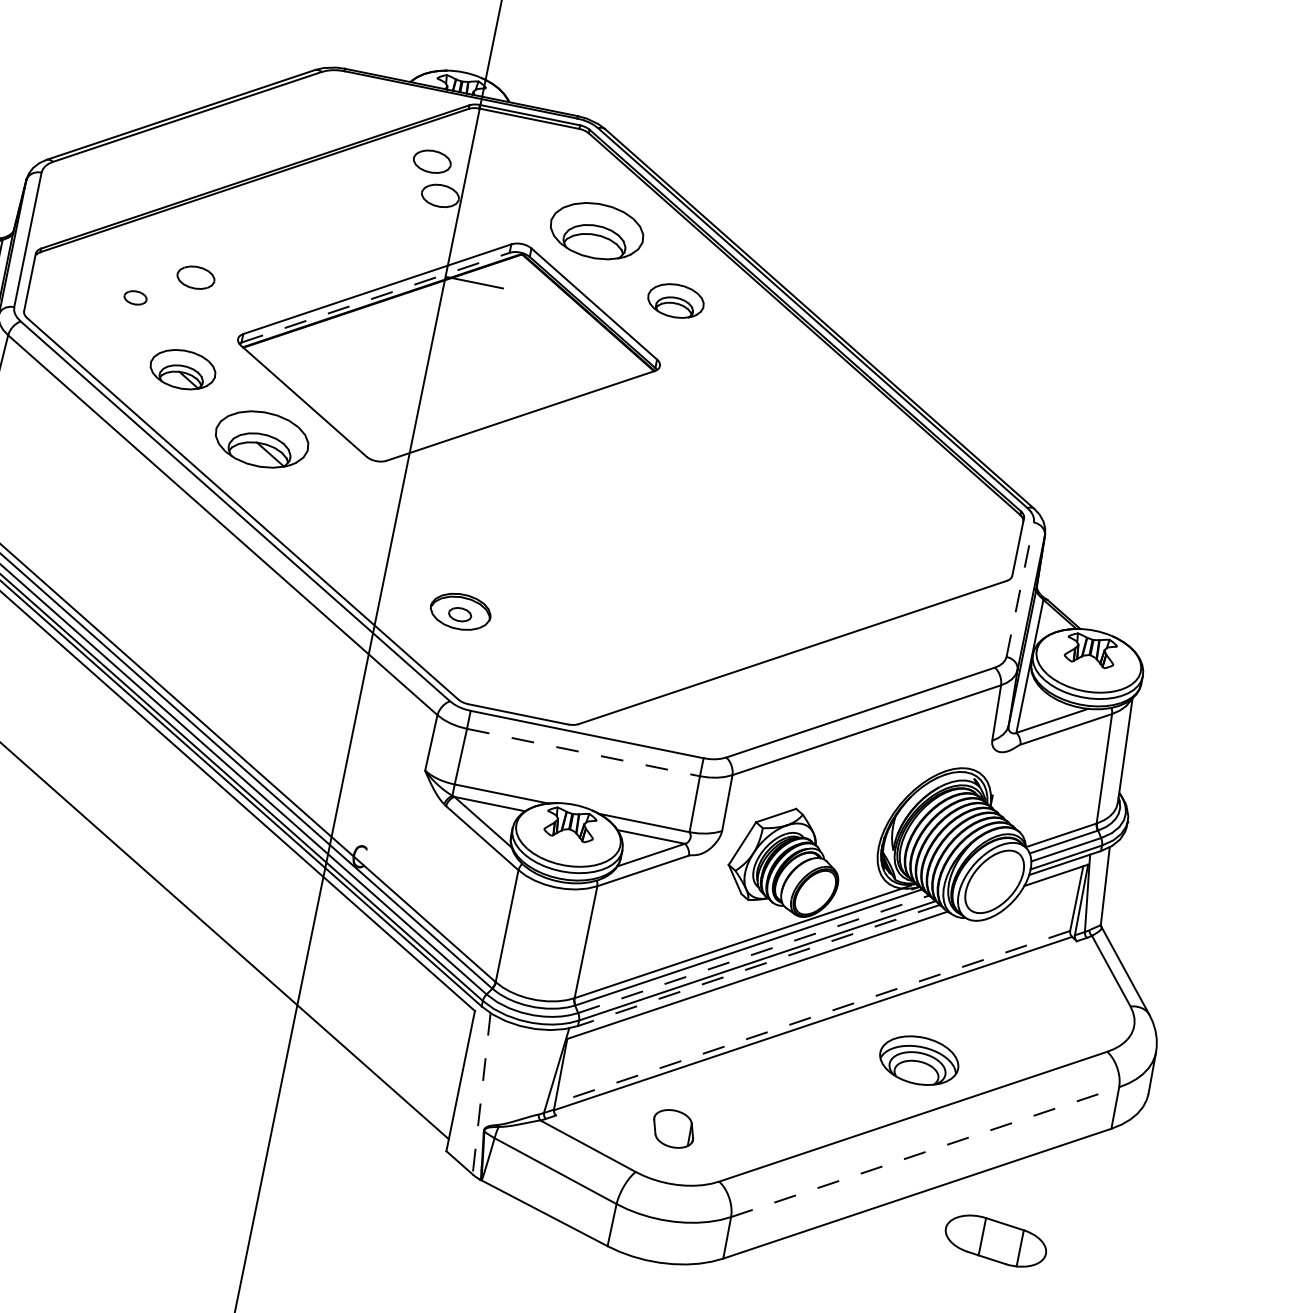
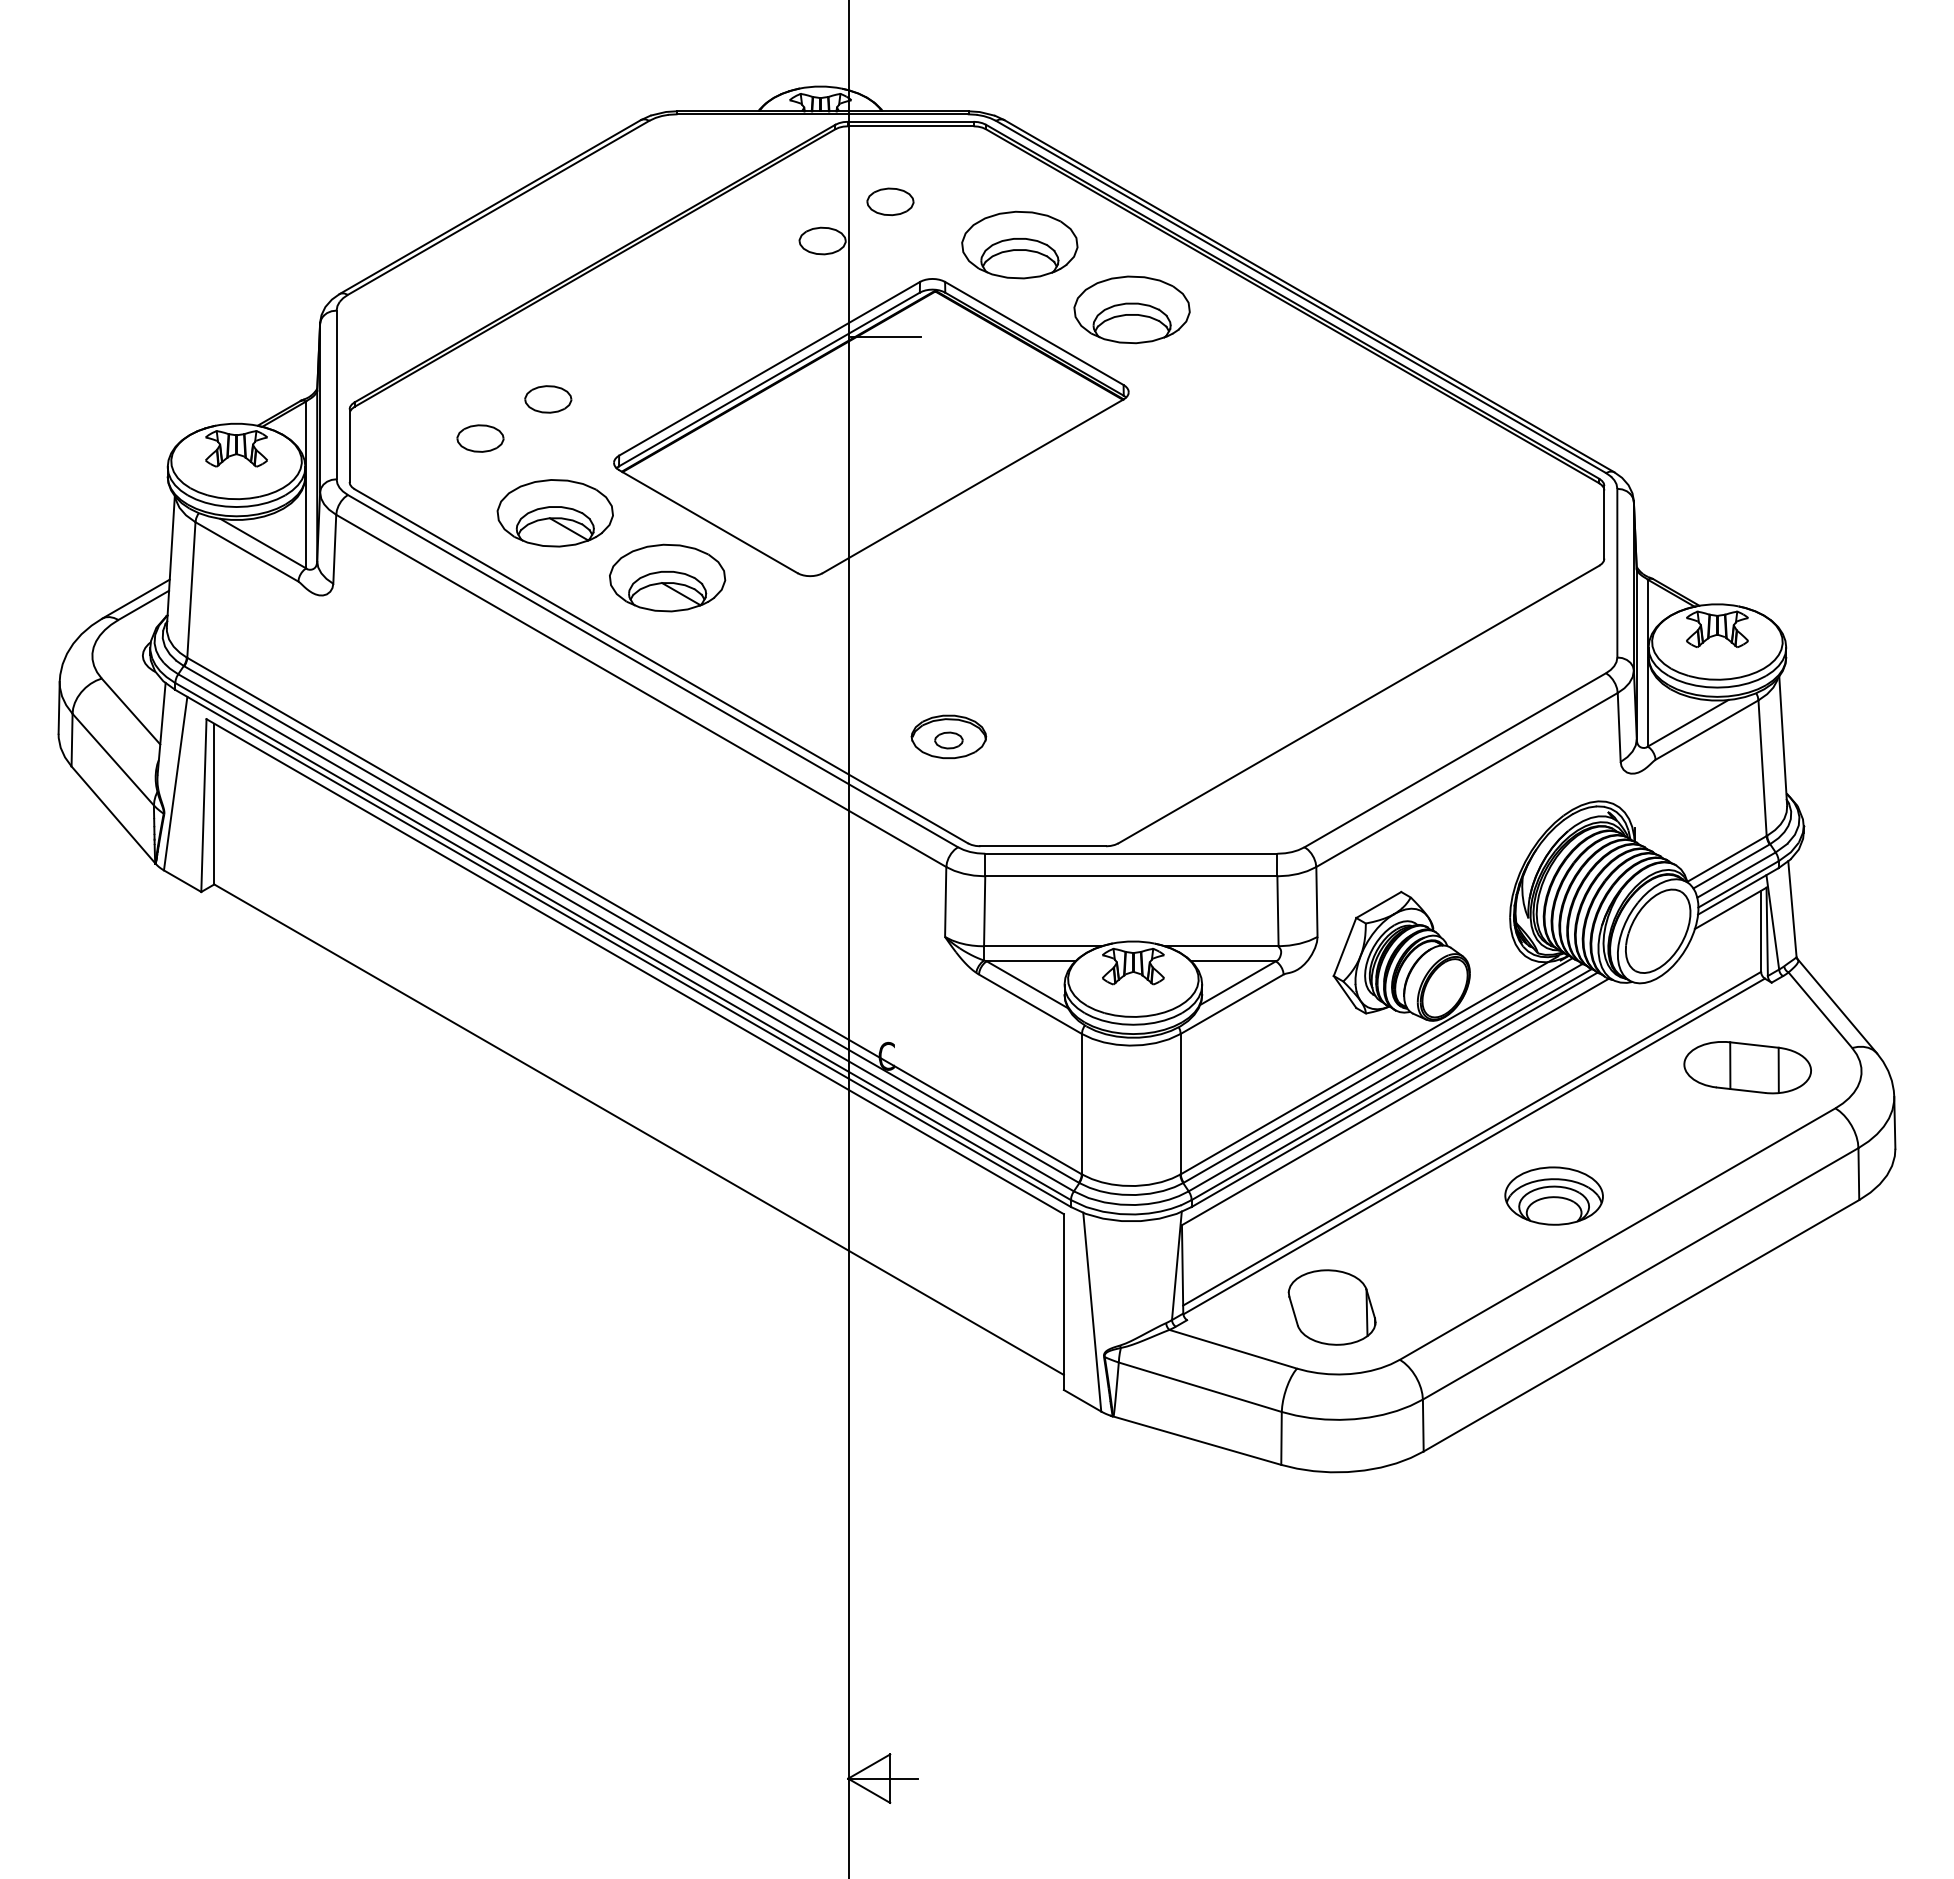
part: (432, 161) -> (890, 201), moved
part: (135, 297) -> (480, 438), size x1.67
line: (375, 297) -> (769, 379), dashed -> solid
part: (675, 300) -> (1131, 309), size x1.67
part: (182, 369) -> (554, 513), size x1.43
line: (1020, 589) -> (1617, 572), dashed -> solid
line: (583, 752) -> (1131, 876), dashed -> solid
line: (754, 954) -> (1386, 1077), dashed -> solid
line: (758, 966) -> (1394, 1090), dashed -> solid
line: (813, 1016) -> (1472, 1138), dashed -> solid
part: (918, 1060) -> (1553, 1195), moved
line: (481, 1094) -> (1092, 1312), dashed -> solid
part: (673, 1128) -> (1331, 1307), size x1.67
line: (925, 1152) -> (1641, 1273), dashed -> solid
part: (995, 1240) -> (1747, 1067), moved

